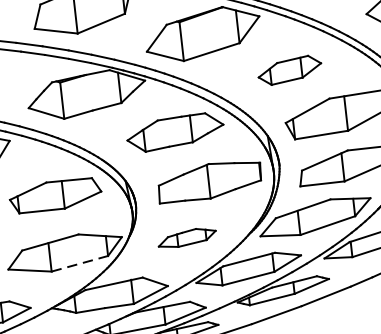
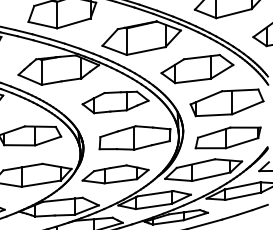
part: (290, 70) -> (197, 69), size x1.67
part: (187, 238) -> (115, 174), size x1.67
line: (80, 263) -> (41, 183), dashed -> solid

